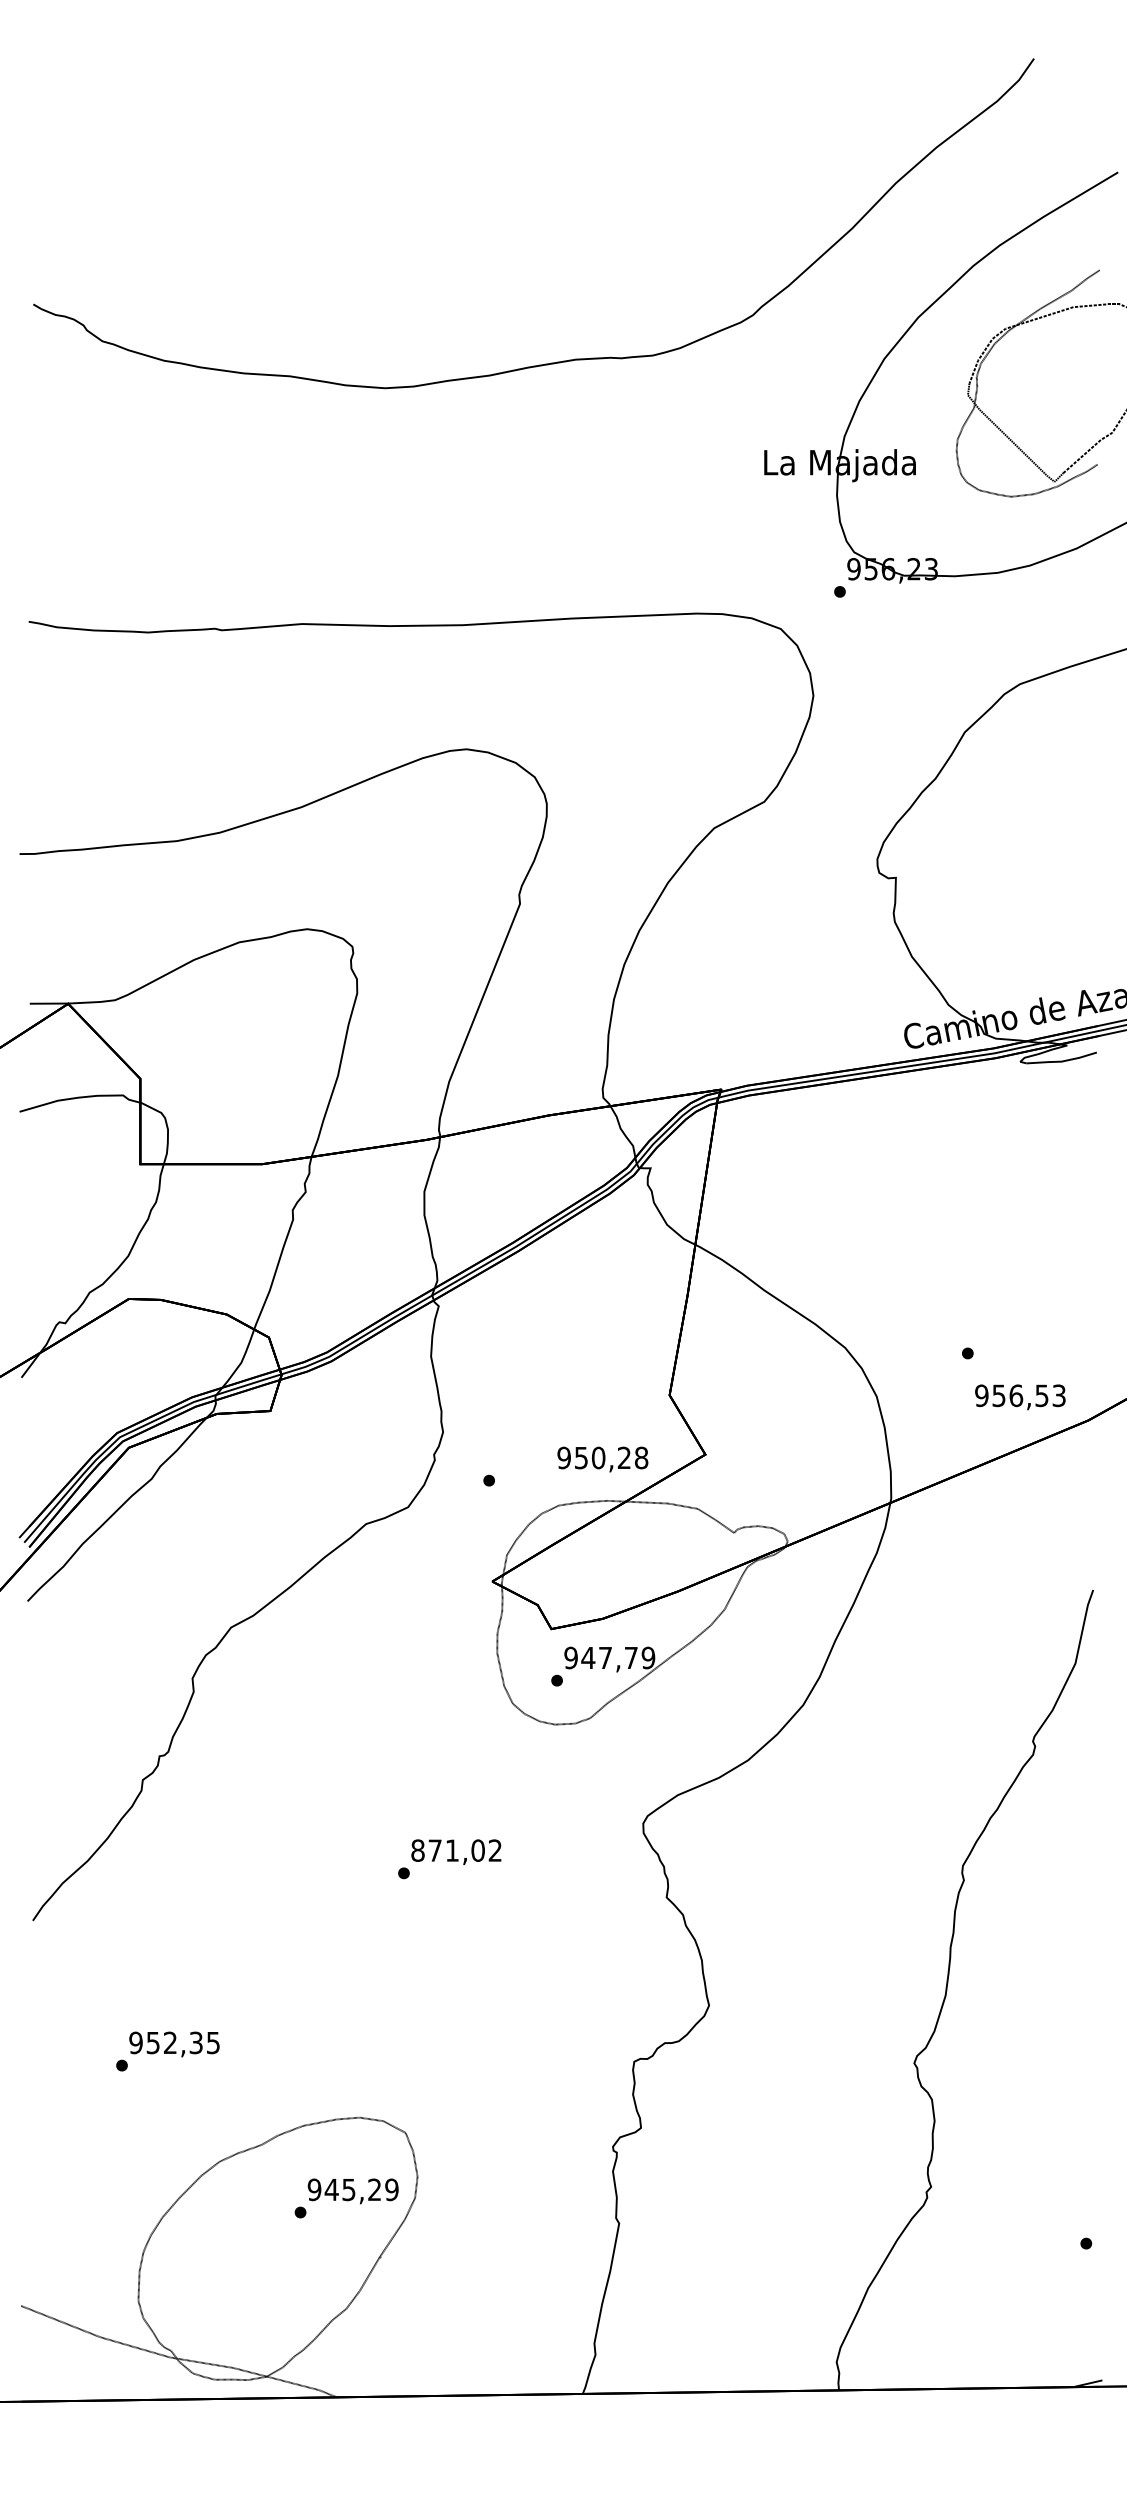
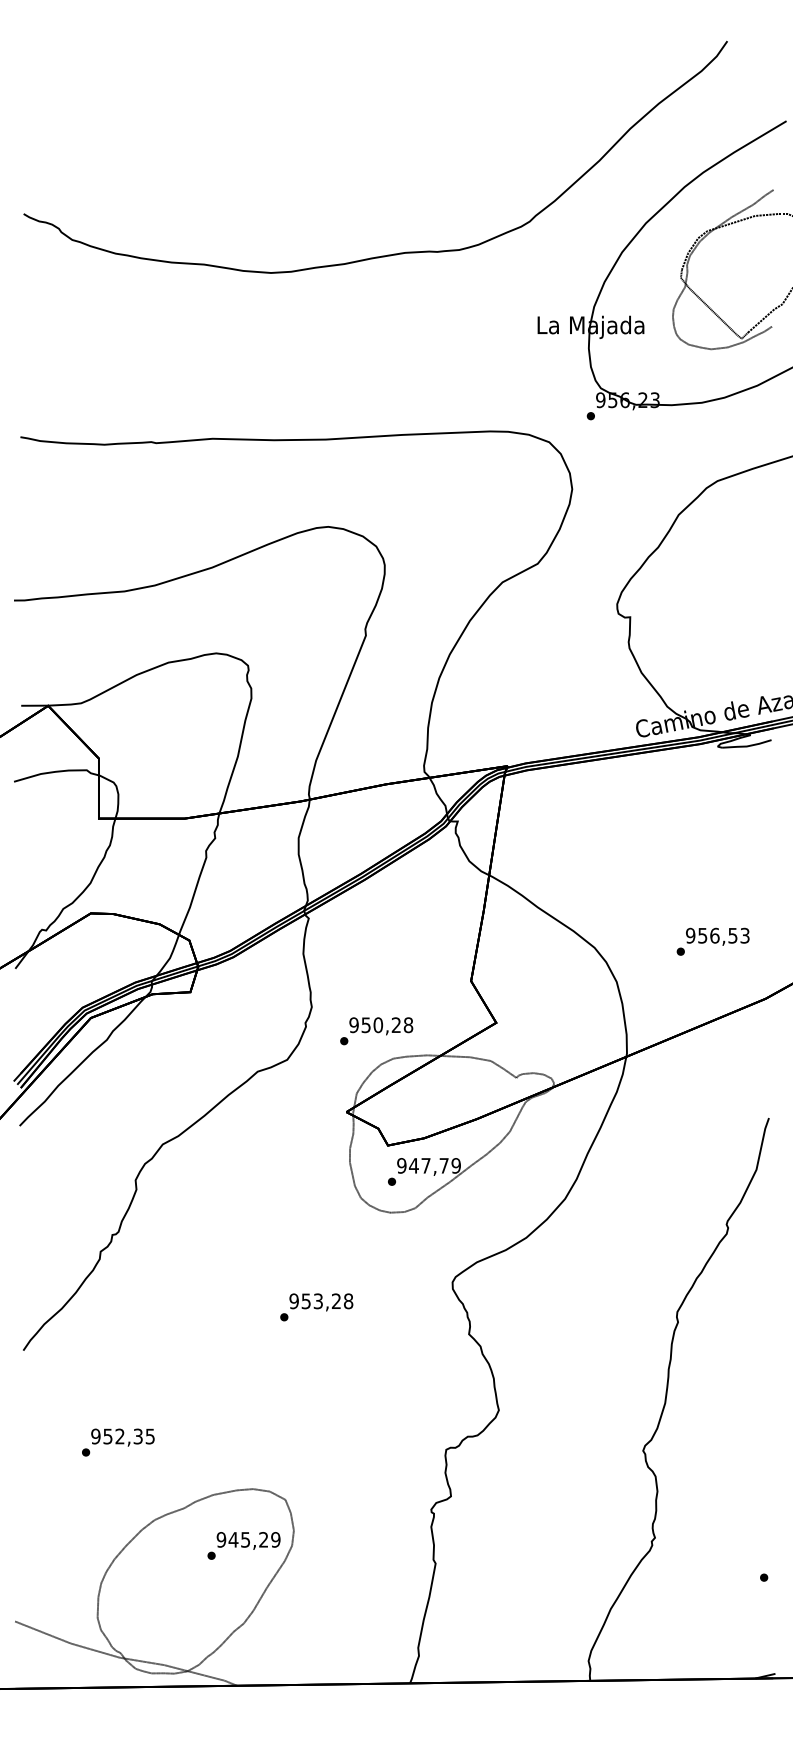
text: (1020, 1397) -> (717, 936), moved
text: (602, 1459) -> (381, 1026), moved
text: (456, 1850) -> (321, 1301), 871,02 -> 953,28

